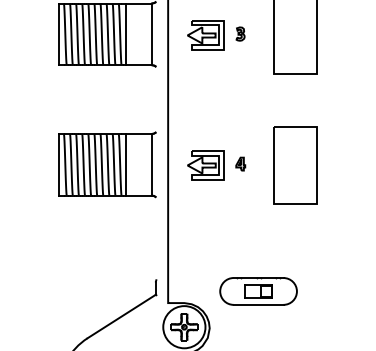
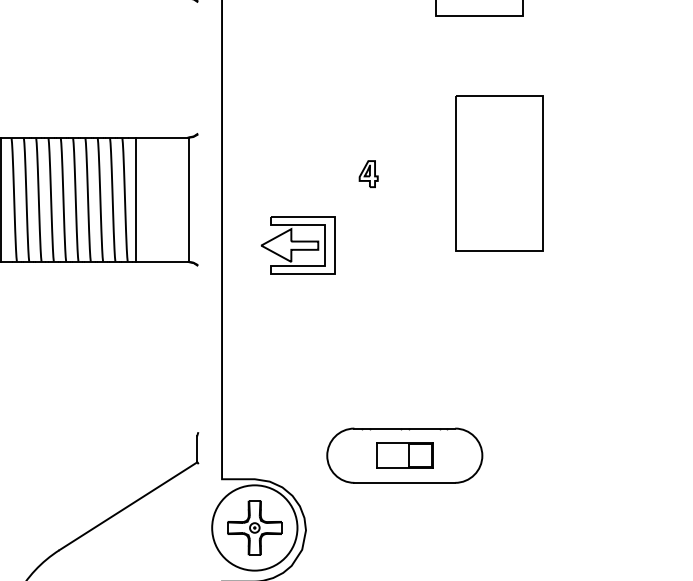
part: (240, 163) -> (368, 172), moved
part: (205, 165) -> (297, 245), moved
part: (295, 165) -> (499, 172), moved

